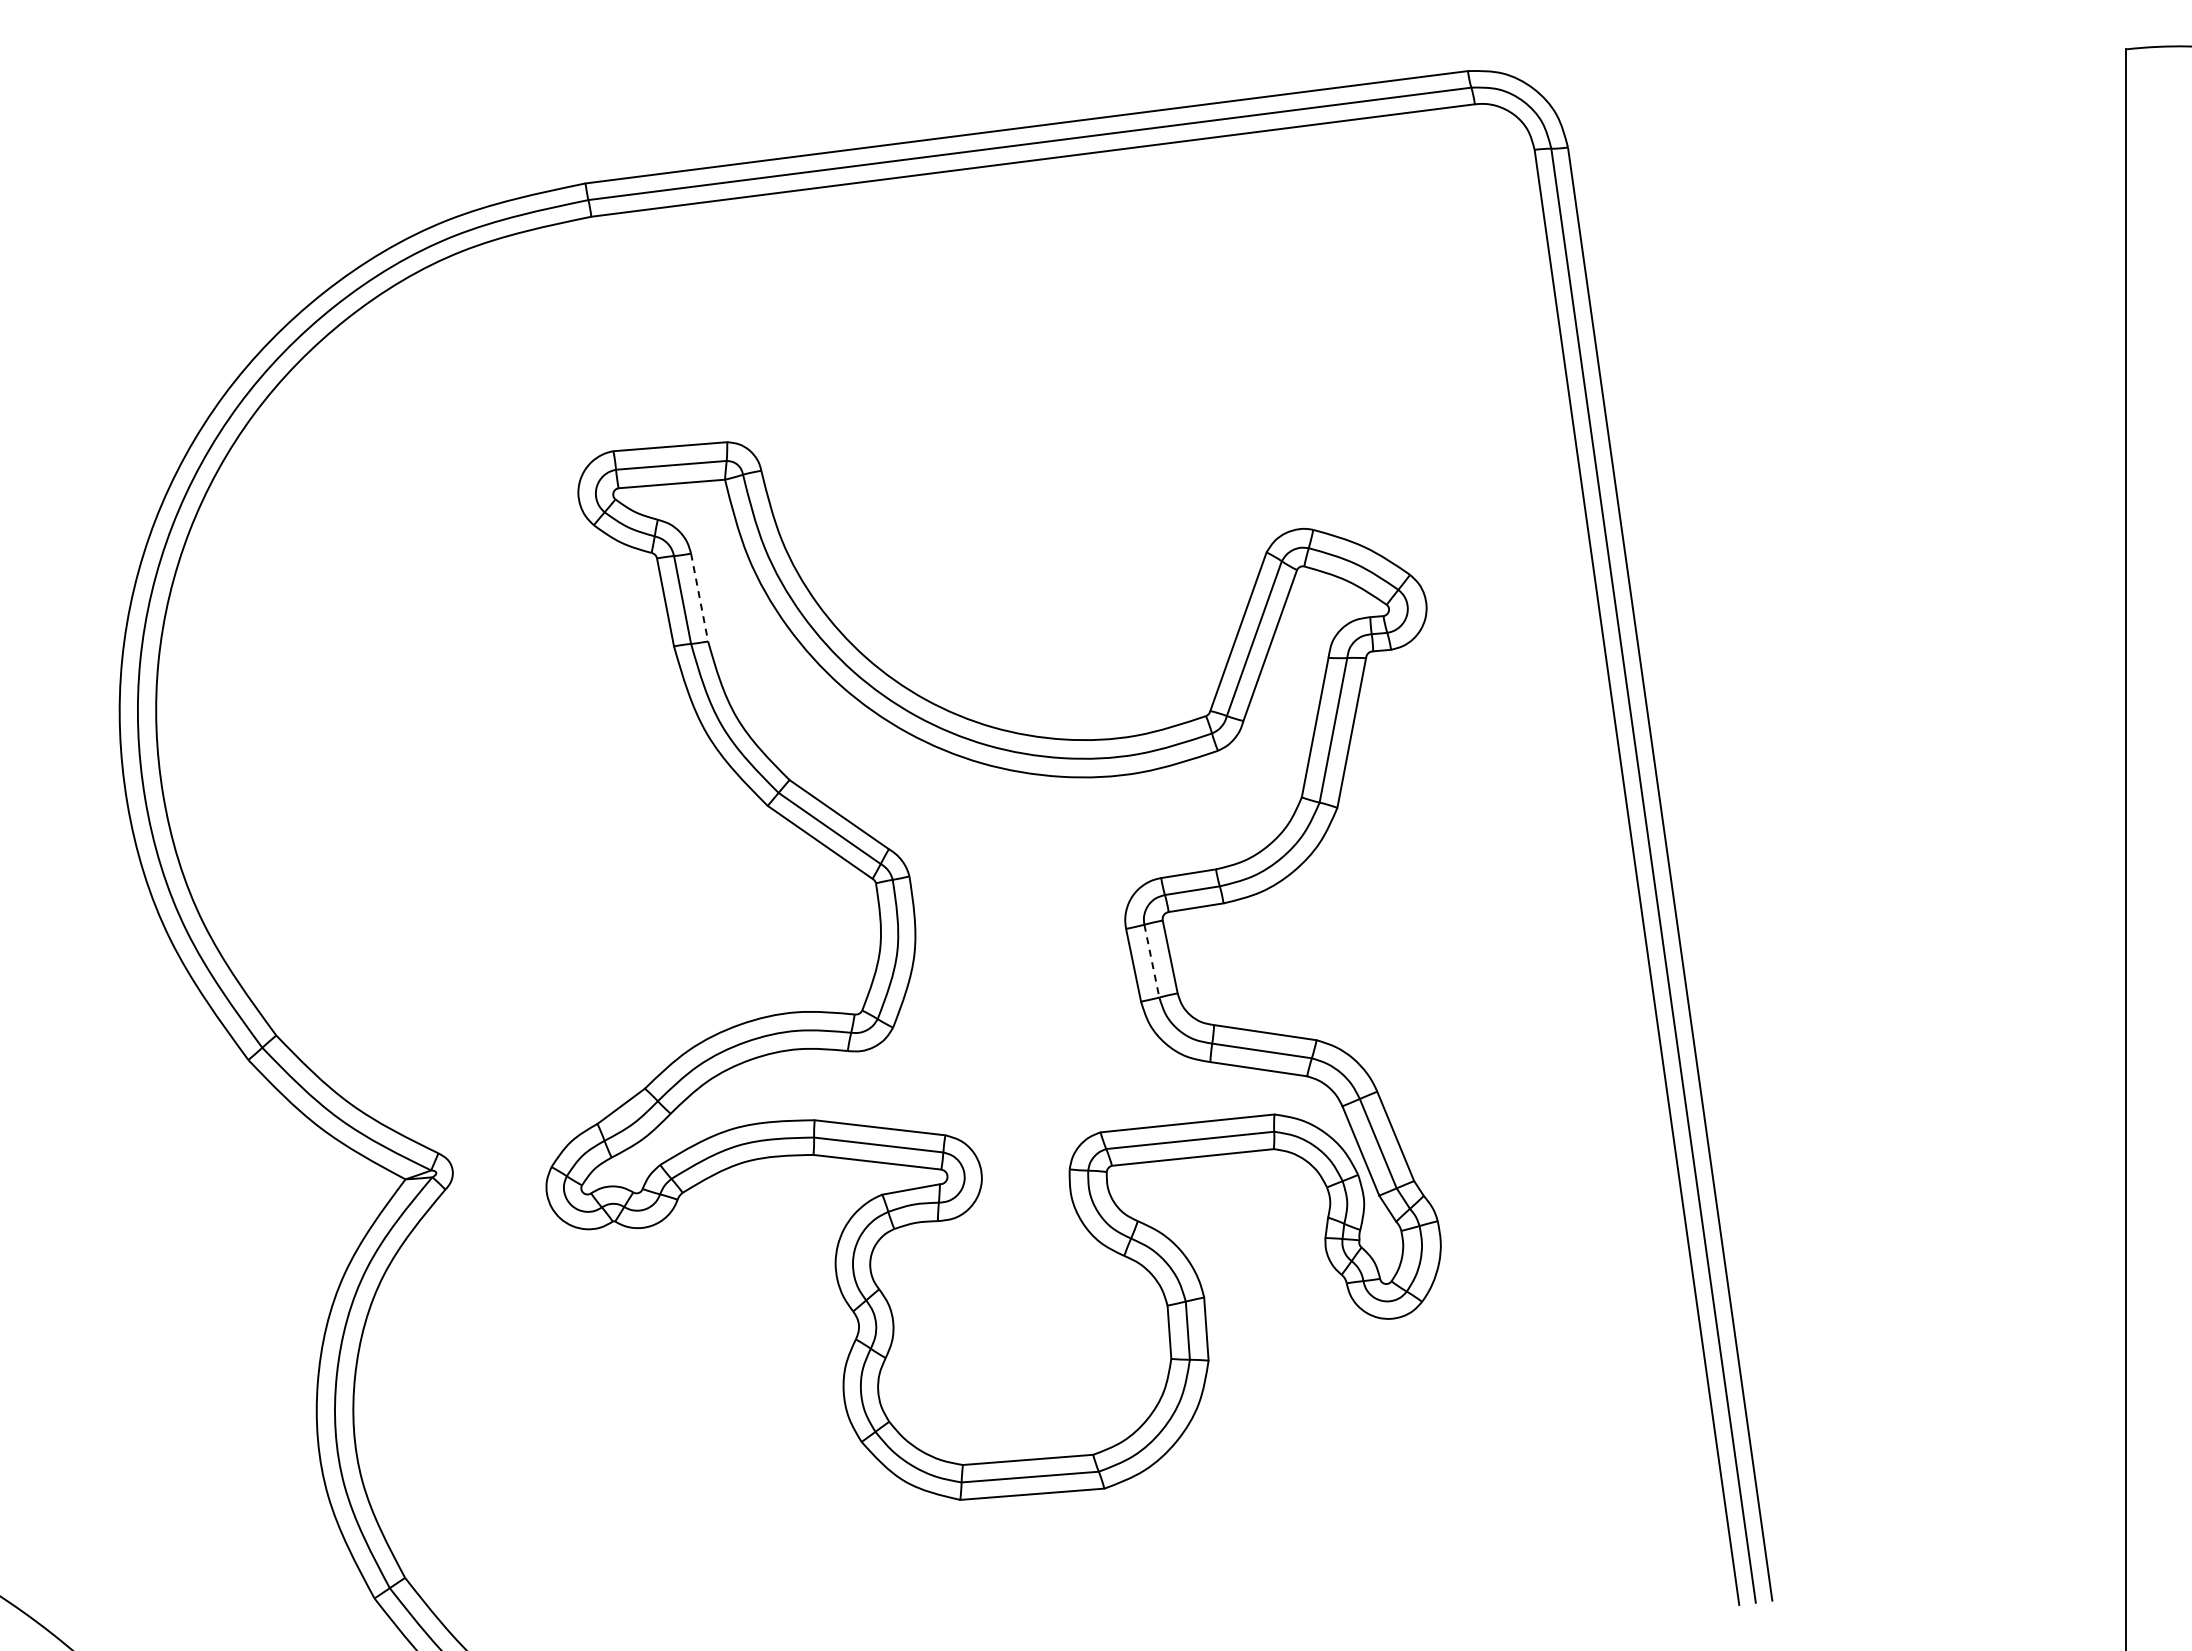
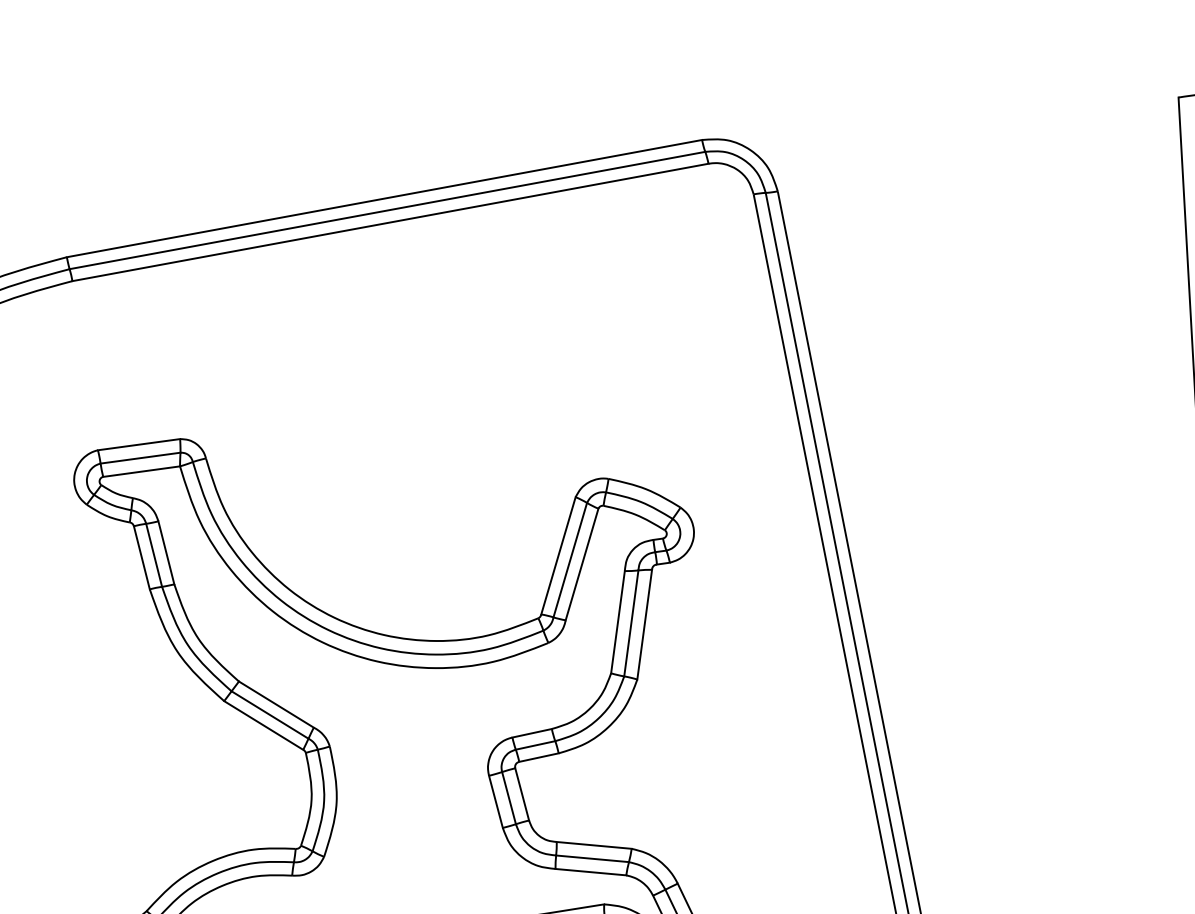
line: (699, 597) -> (166, 552), dashed -> solid
line: (1151, 961) -> (508, 798), dashed -> solid

